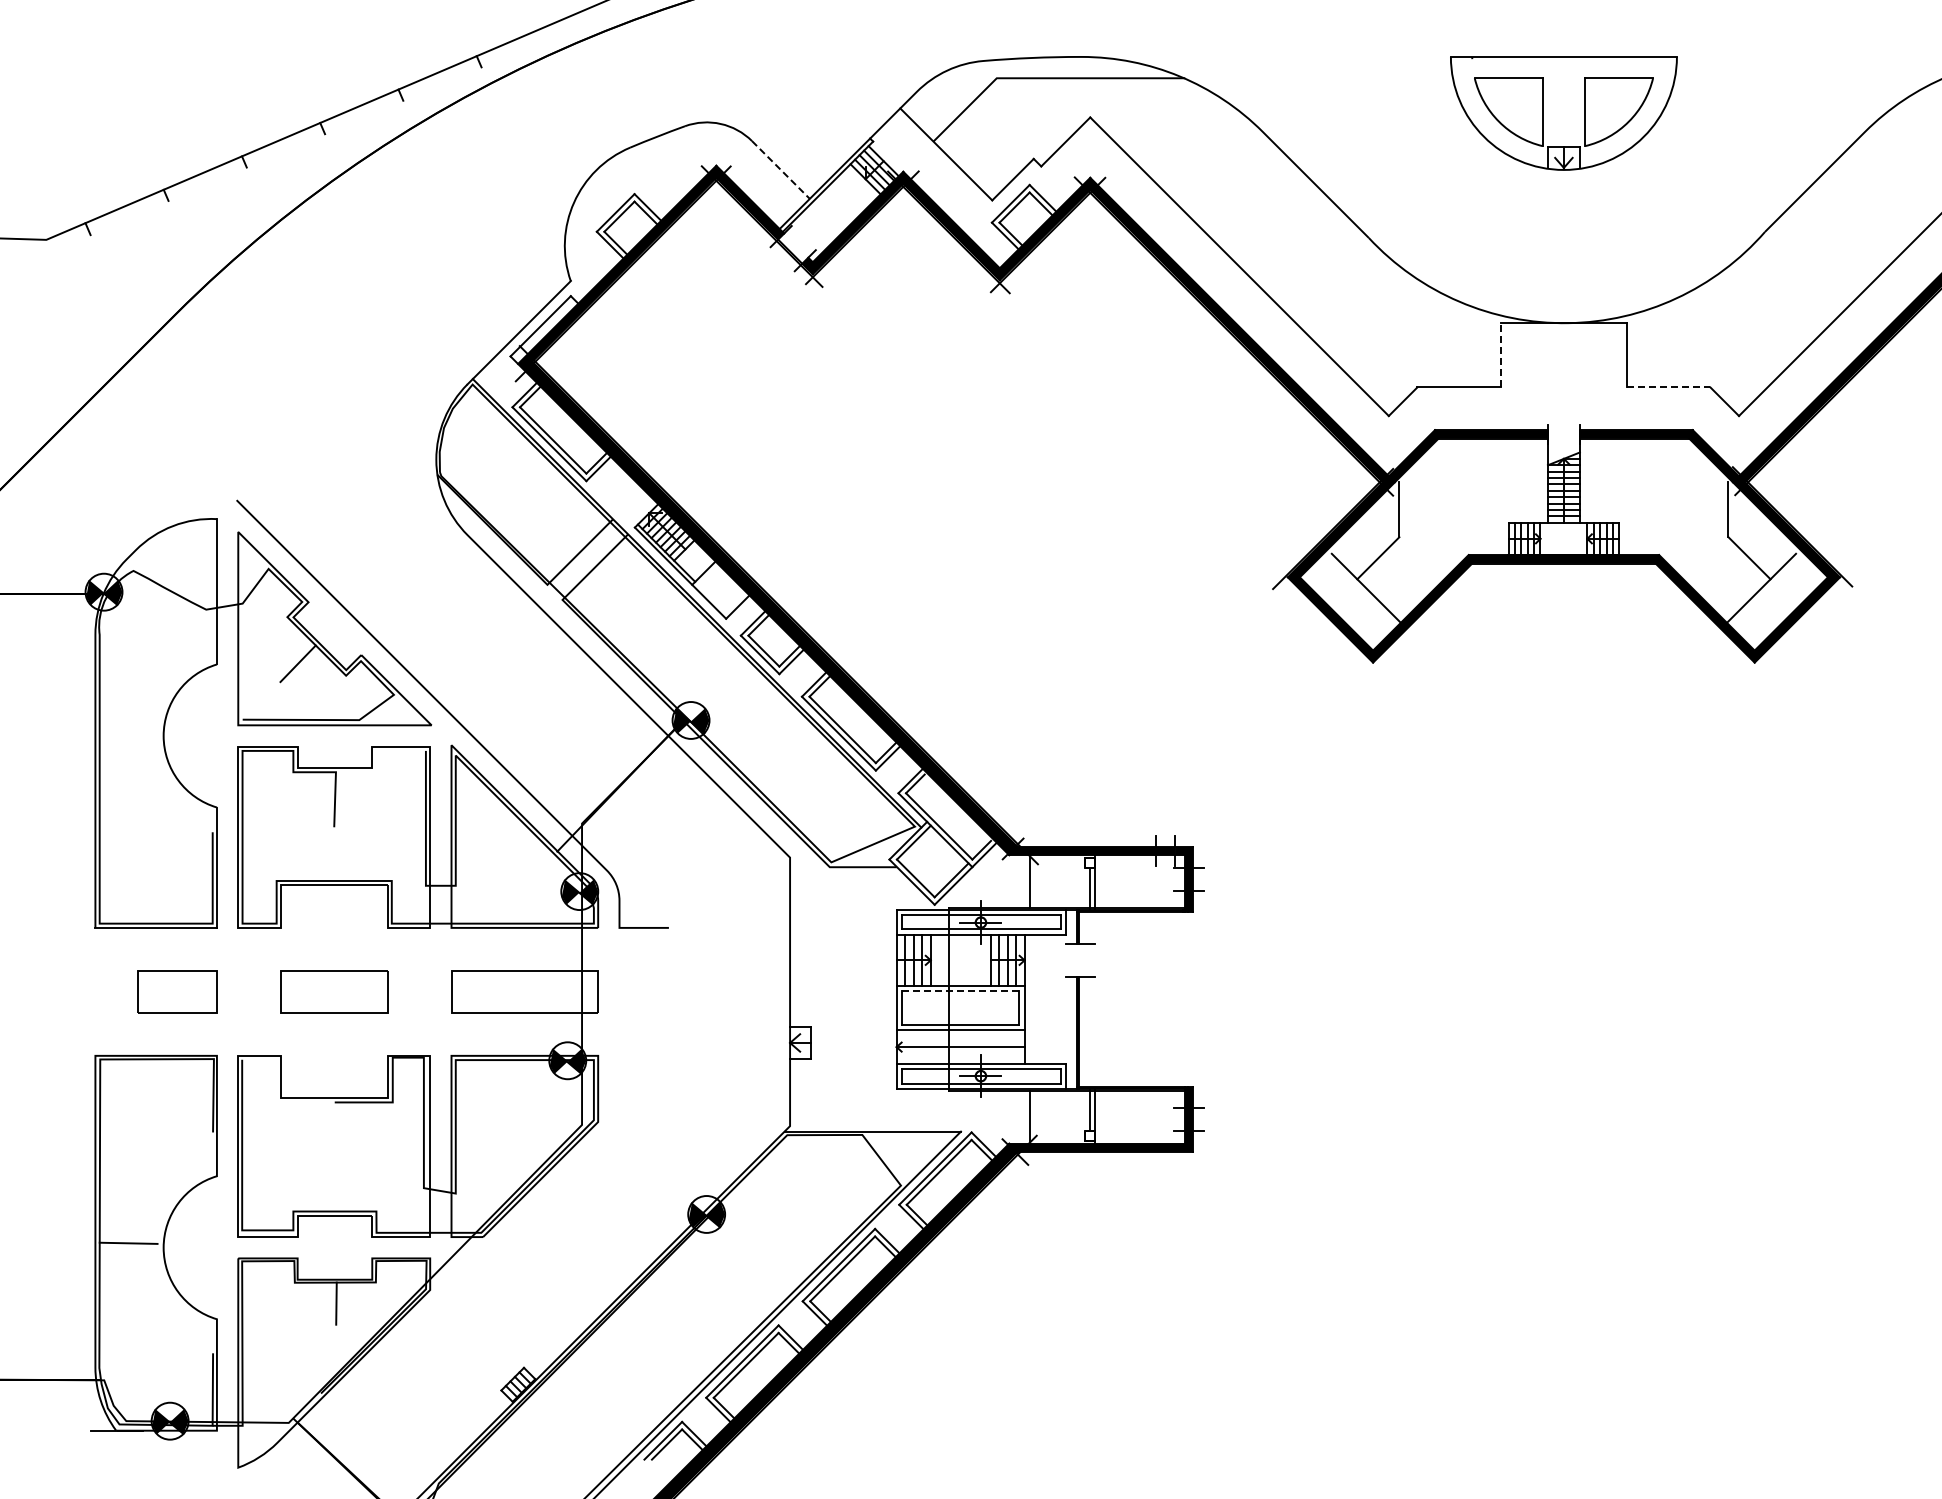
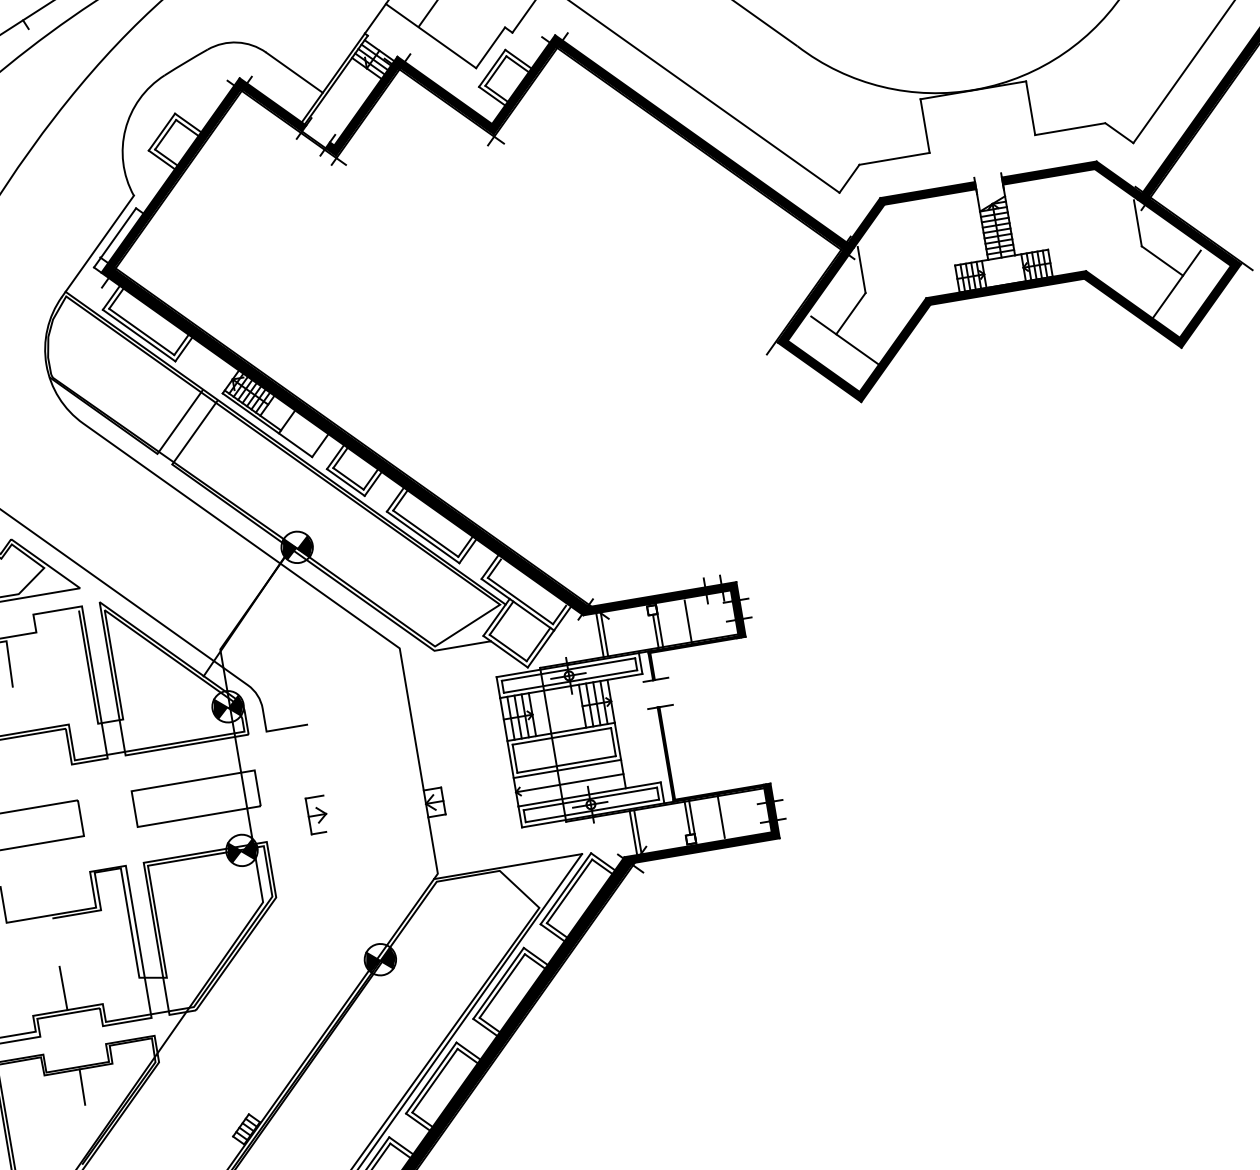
line: (780, 170) -> (294, 73), dashed -> solid
line: (1501, 355) -> (925, 126), dashed -> solid
line: (1668, 387) -> (1070, 129), dashed -> solid
line: (1024, 881) -> (599, 635), added
line: (1129, 883) -> (688, 621), added
line: (960, 991) -> (561, 736), dashed -> solid
part: (662, 1034) -> (317, 814), added
line: (1129, 1114) -> (721, 815), added
line: (1024, 1117) -> (633, 833), added
line: (333, 1185) -> (63, 988), added

